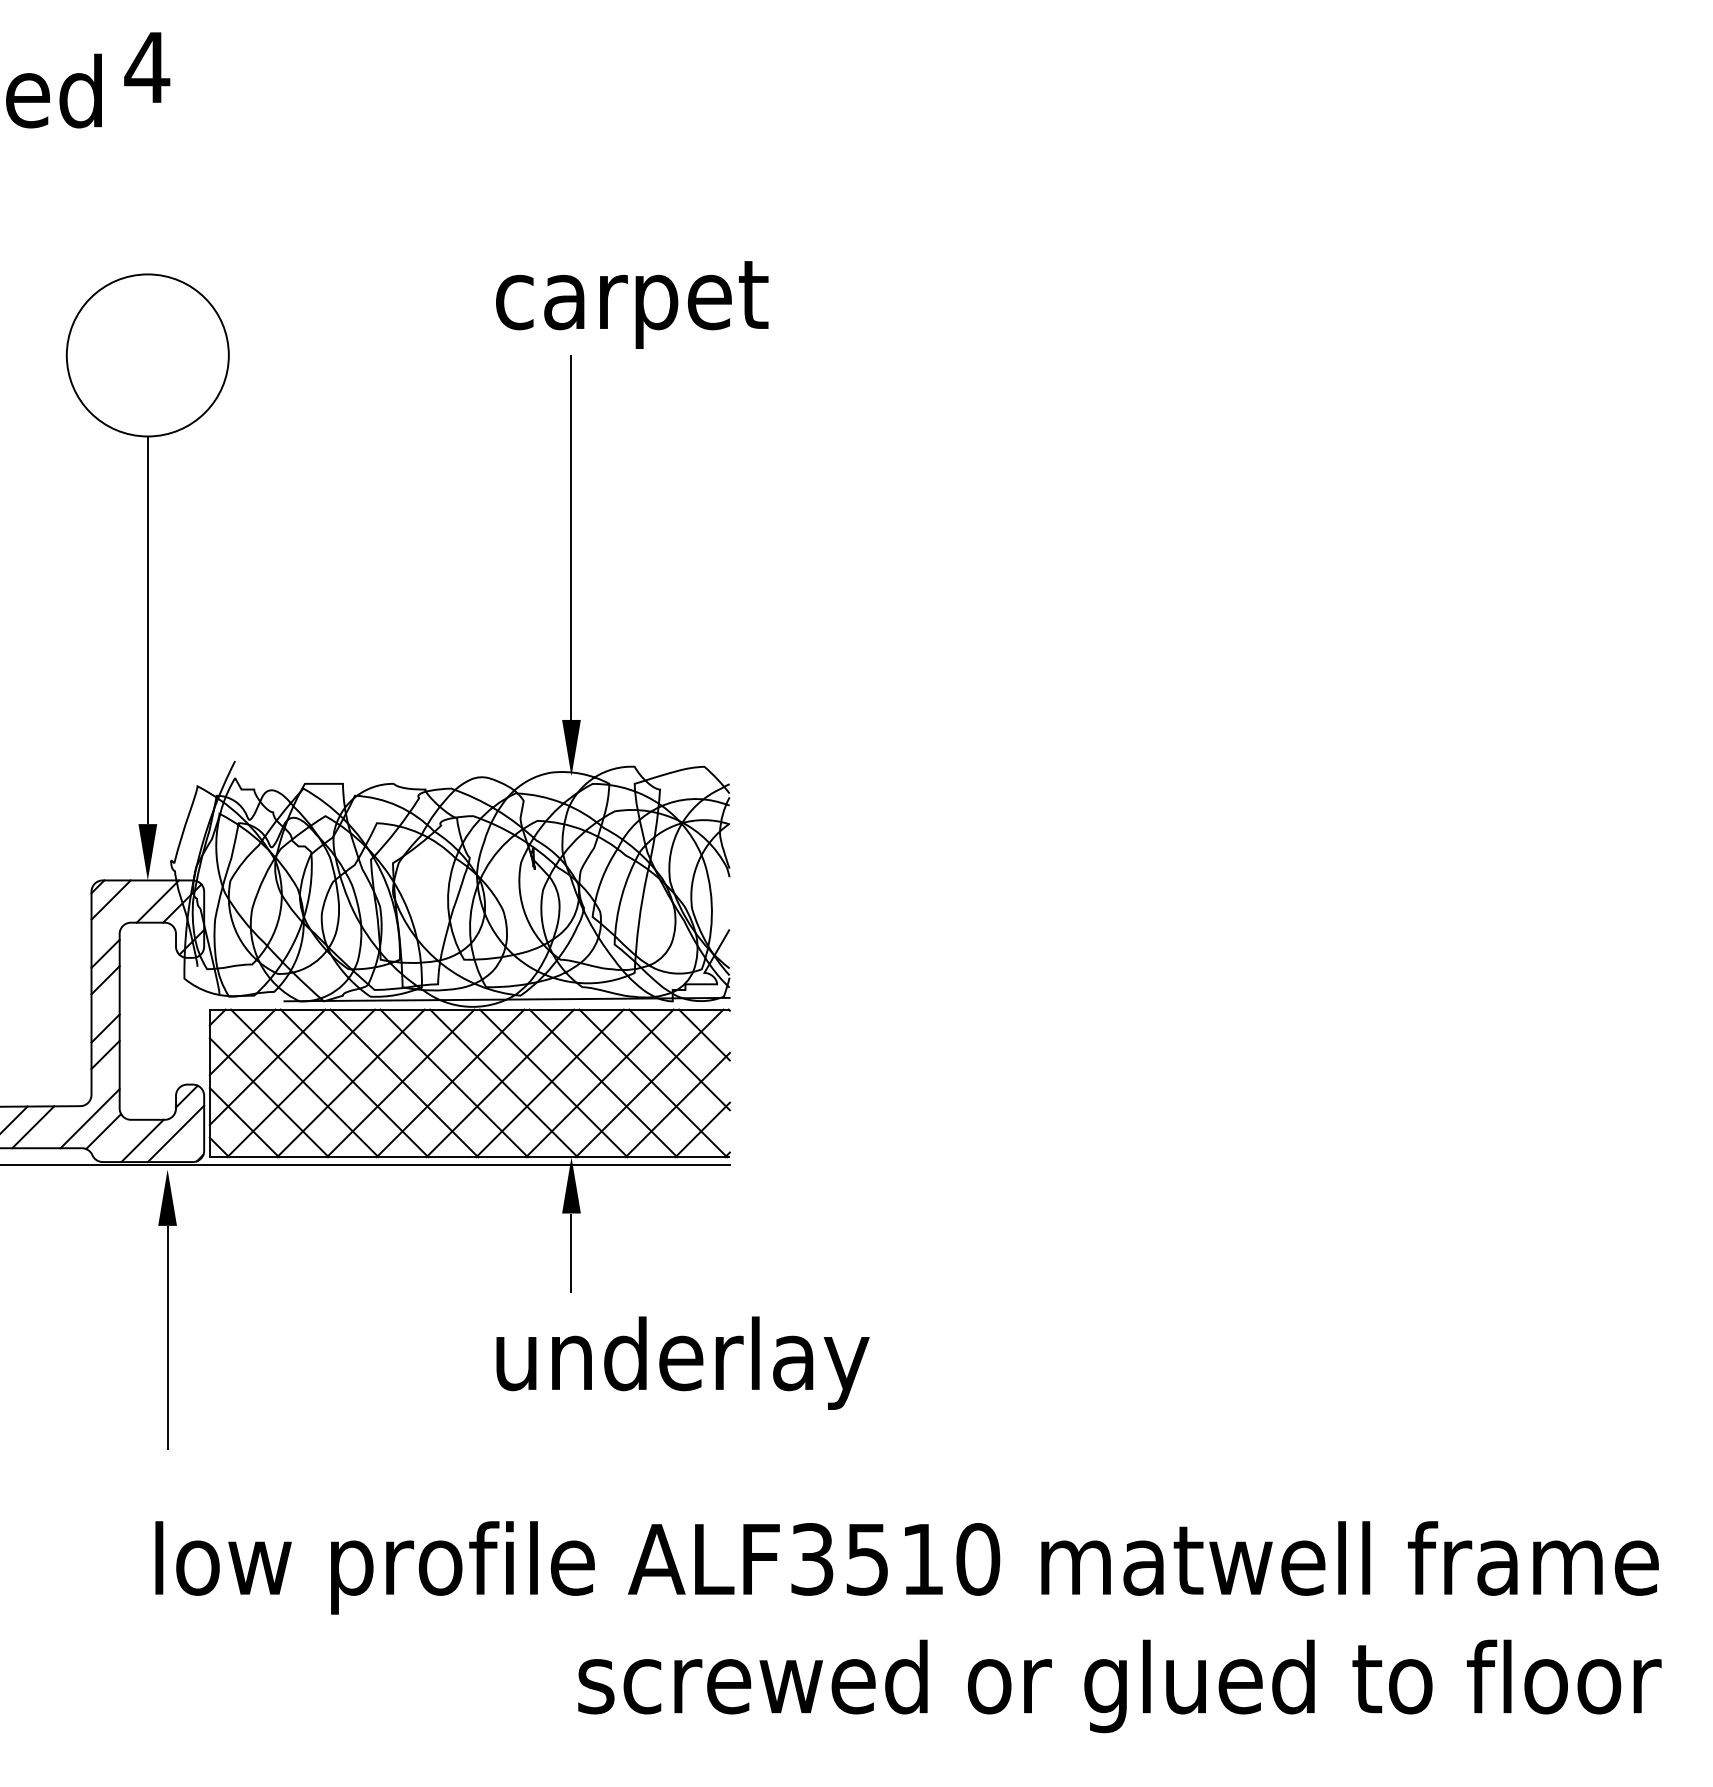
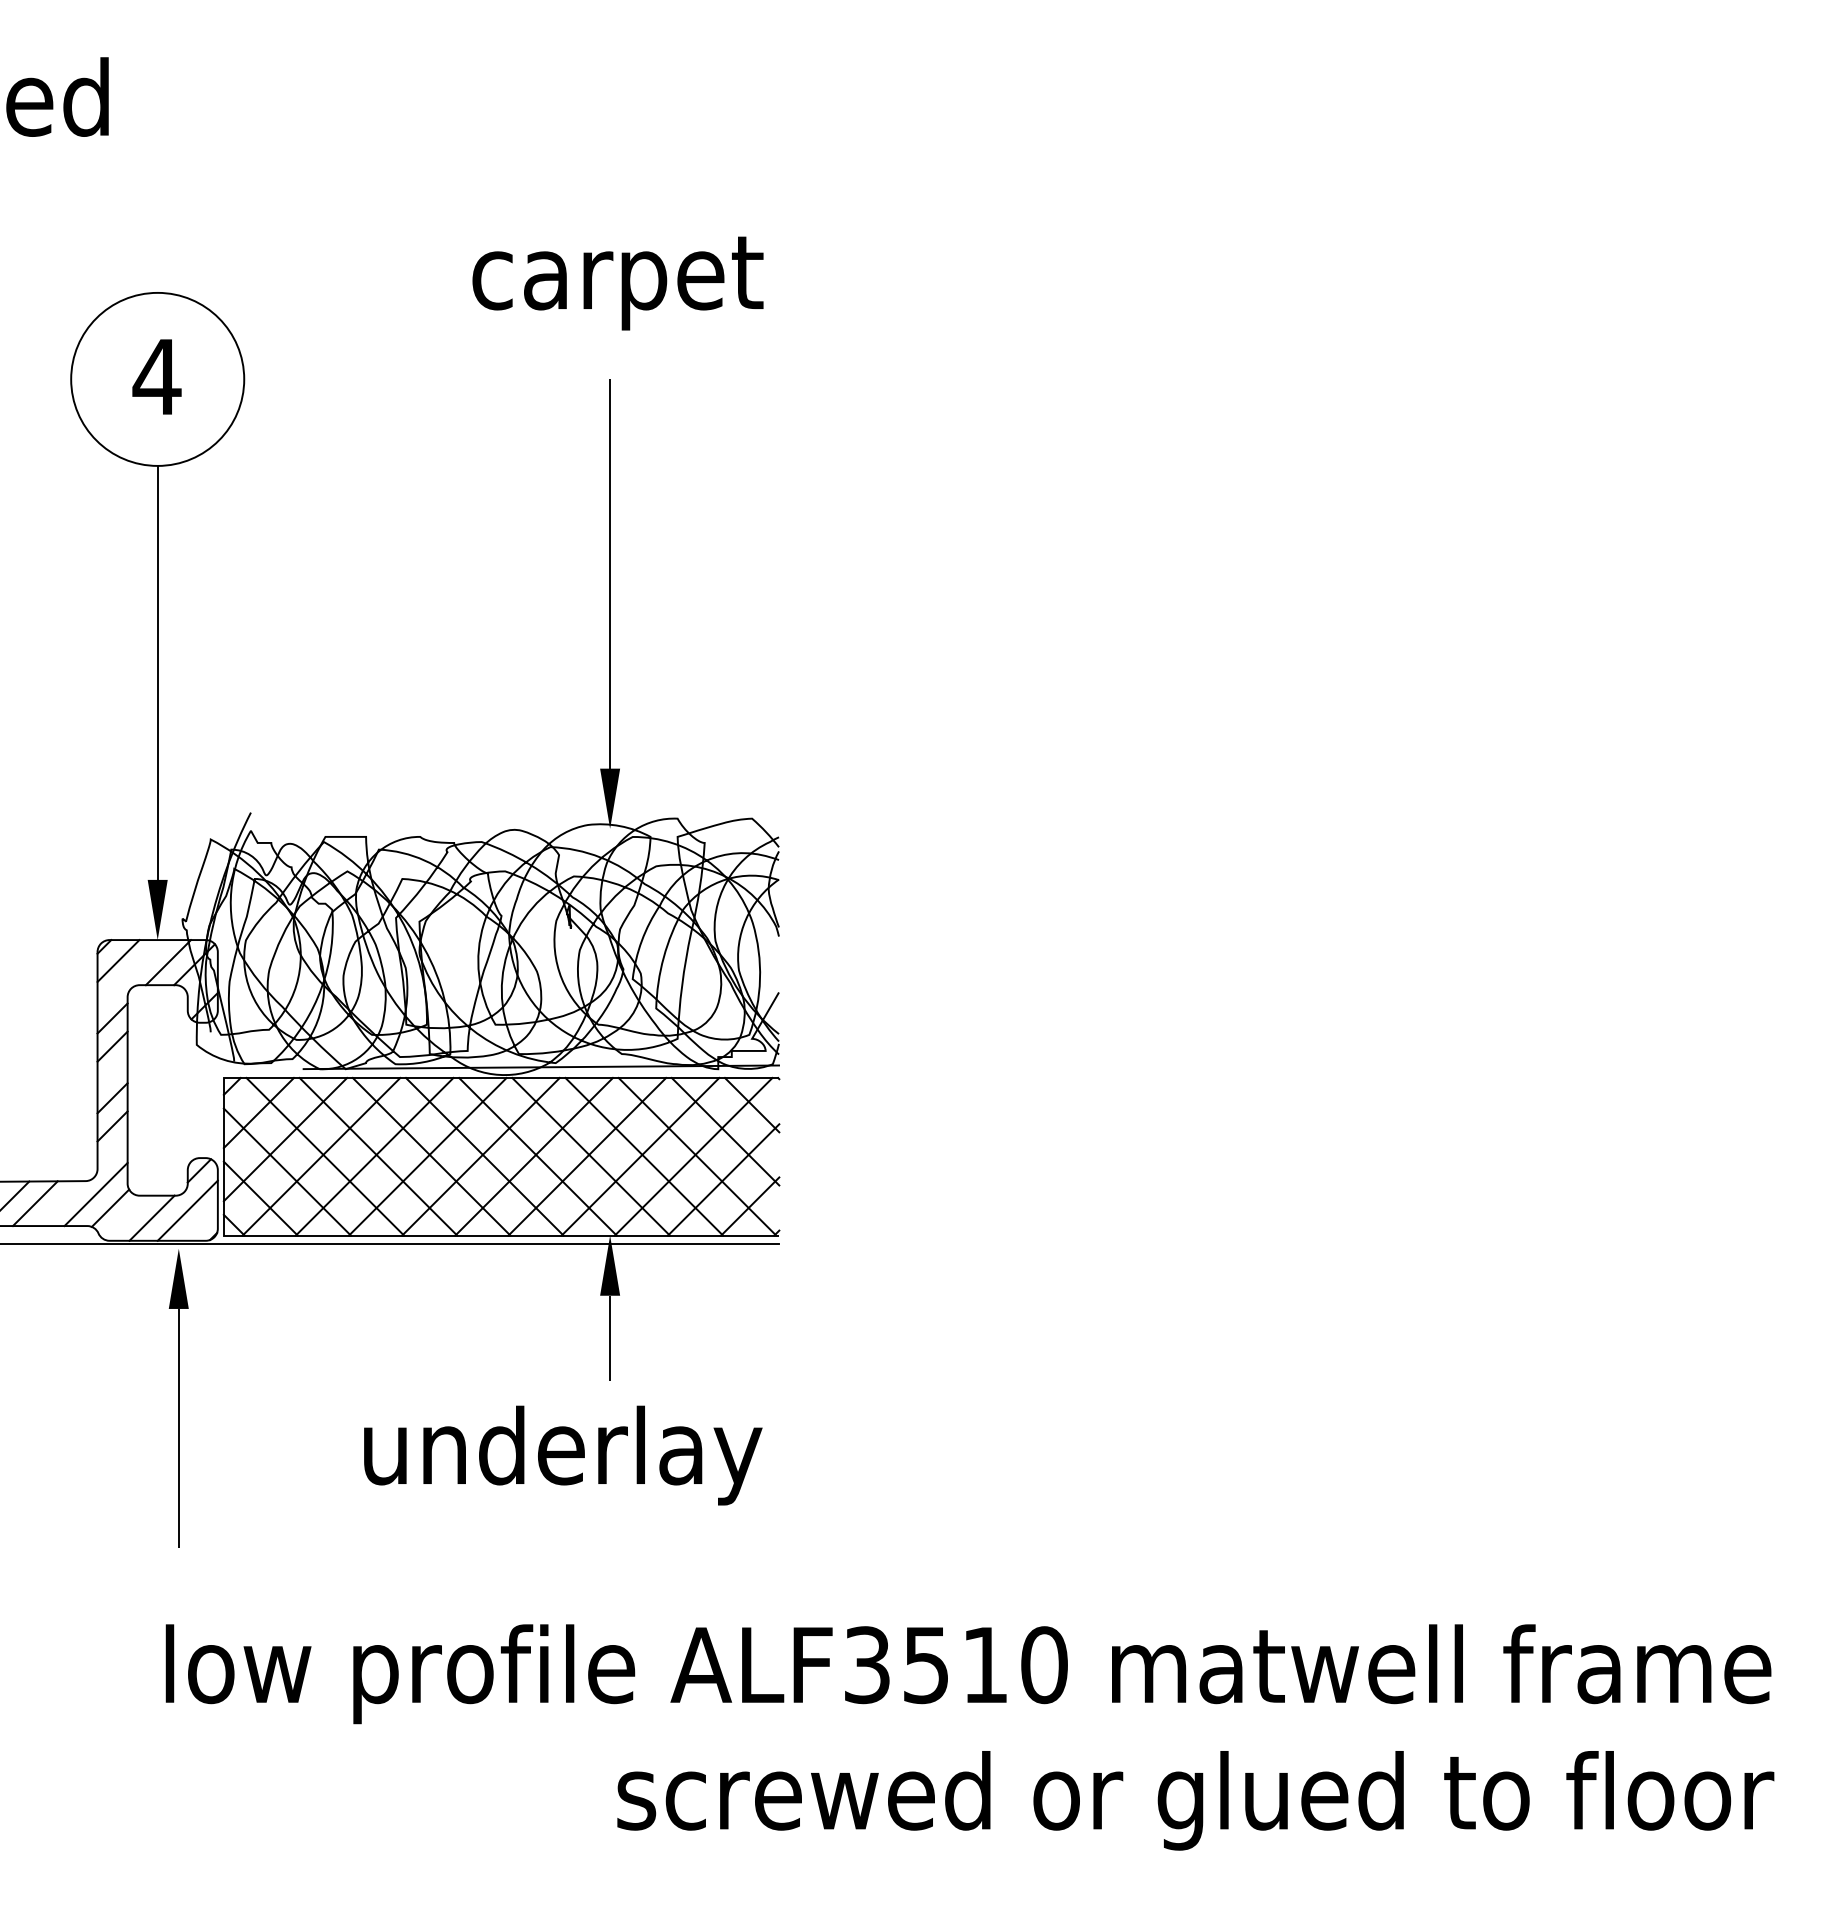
text: (146, 67) -> (156, 376), moved
text: (631, 304) -> (617, 283), moved
text: (683, 1363) -> (563, 1455), moved

